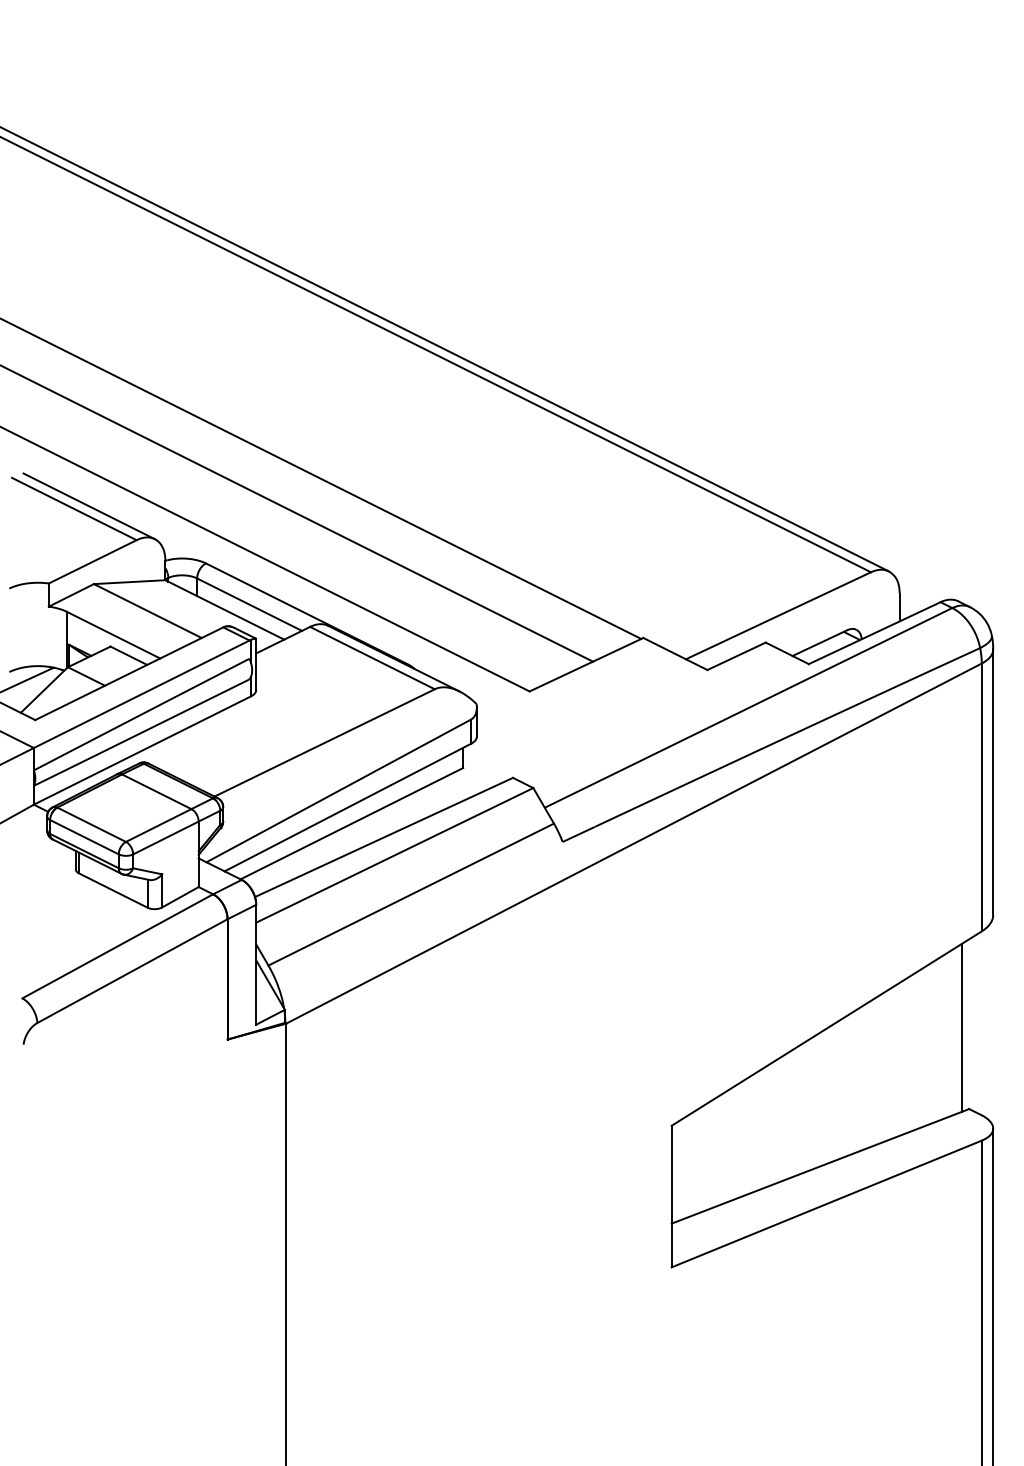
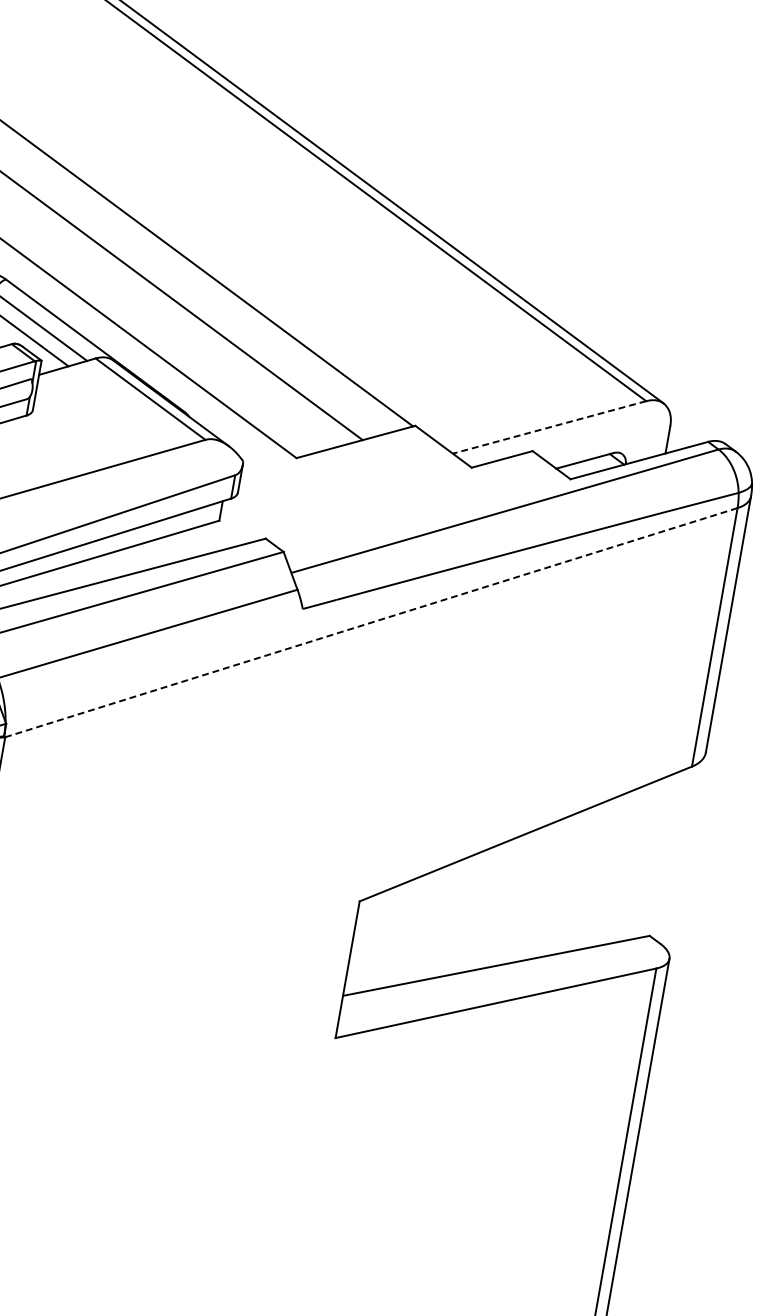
line: (778, 615) -> (549, 427), solid -> dashed
line: (634, 843) -> (371, 622), solid -> dashed
line: (961, 1027) -> (656, 855), removed

